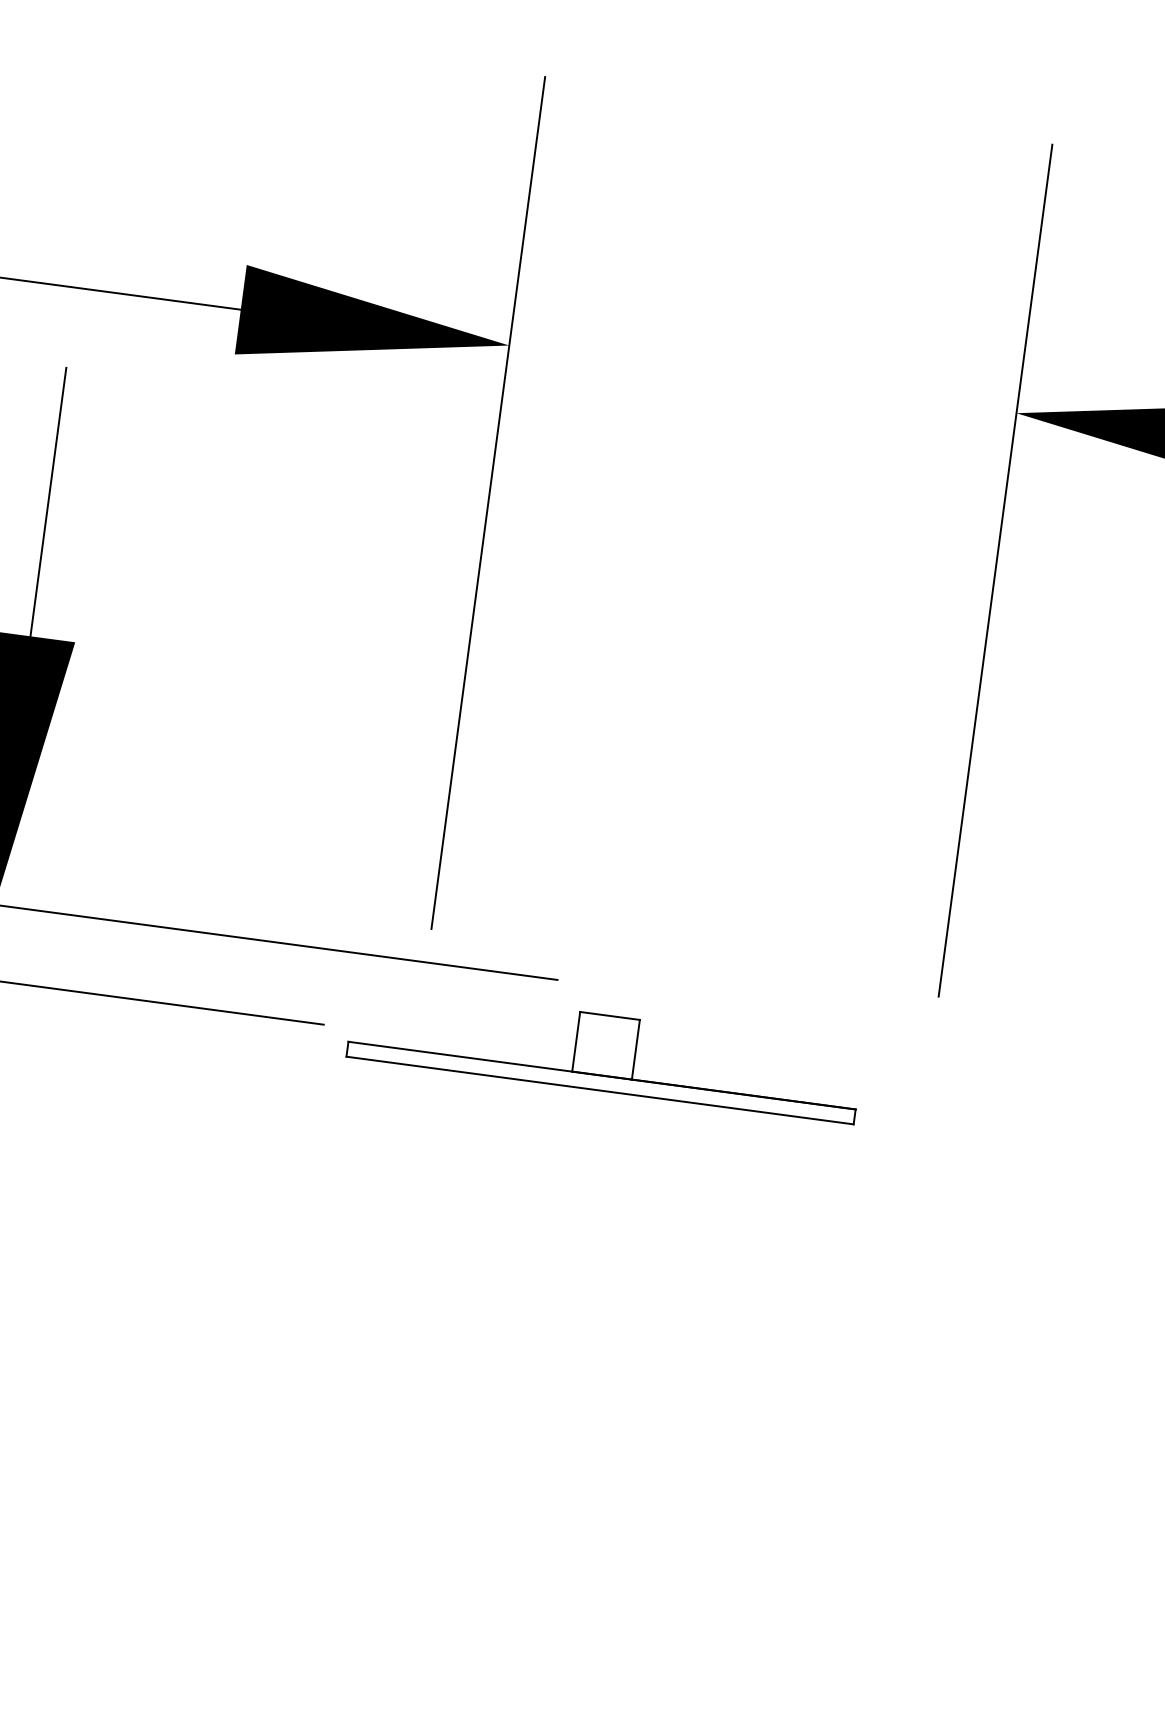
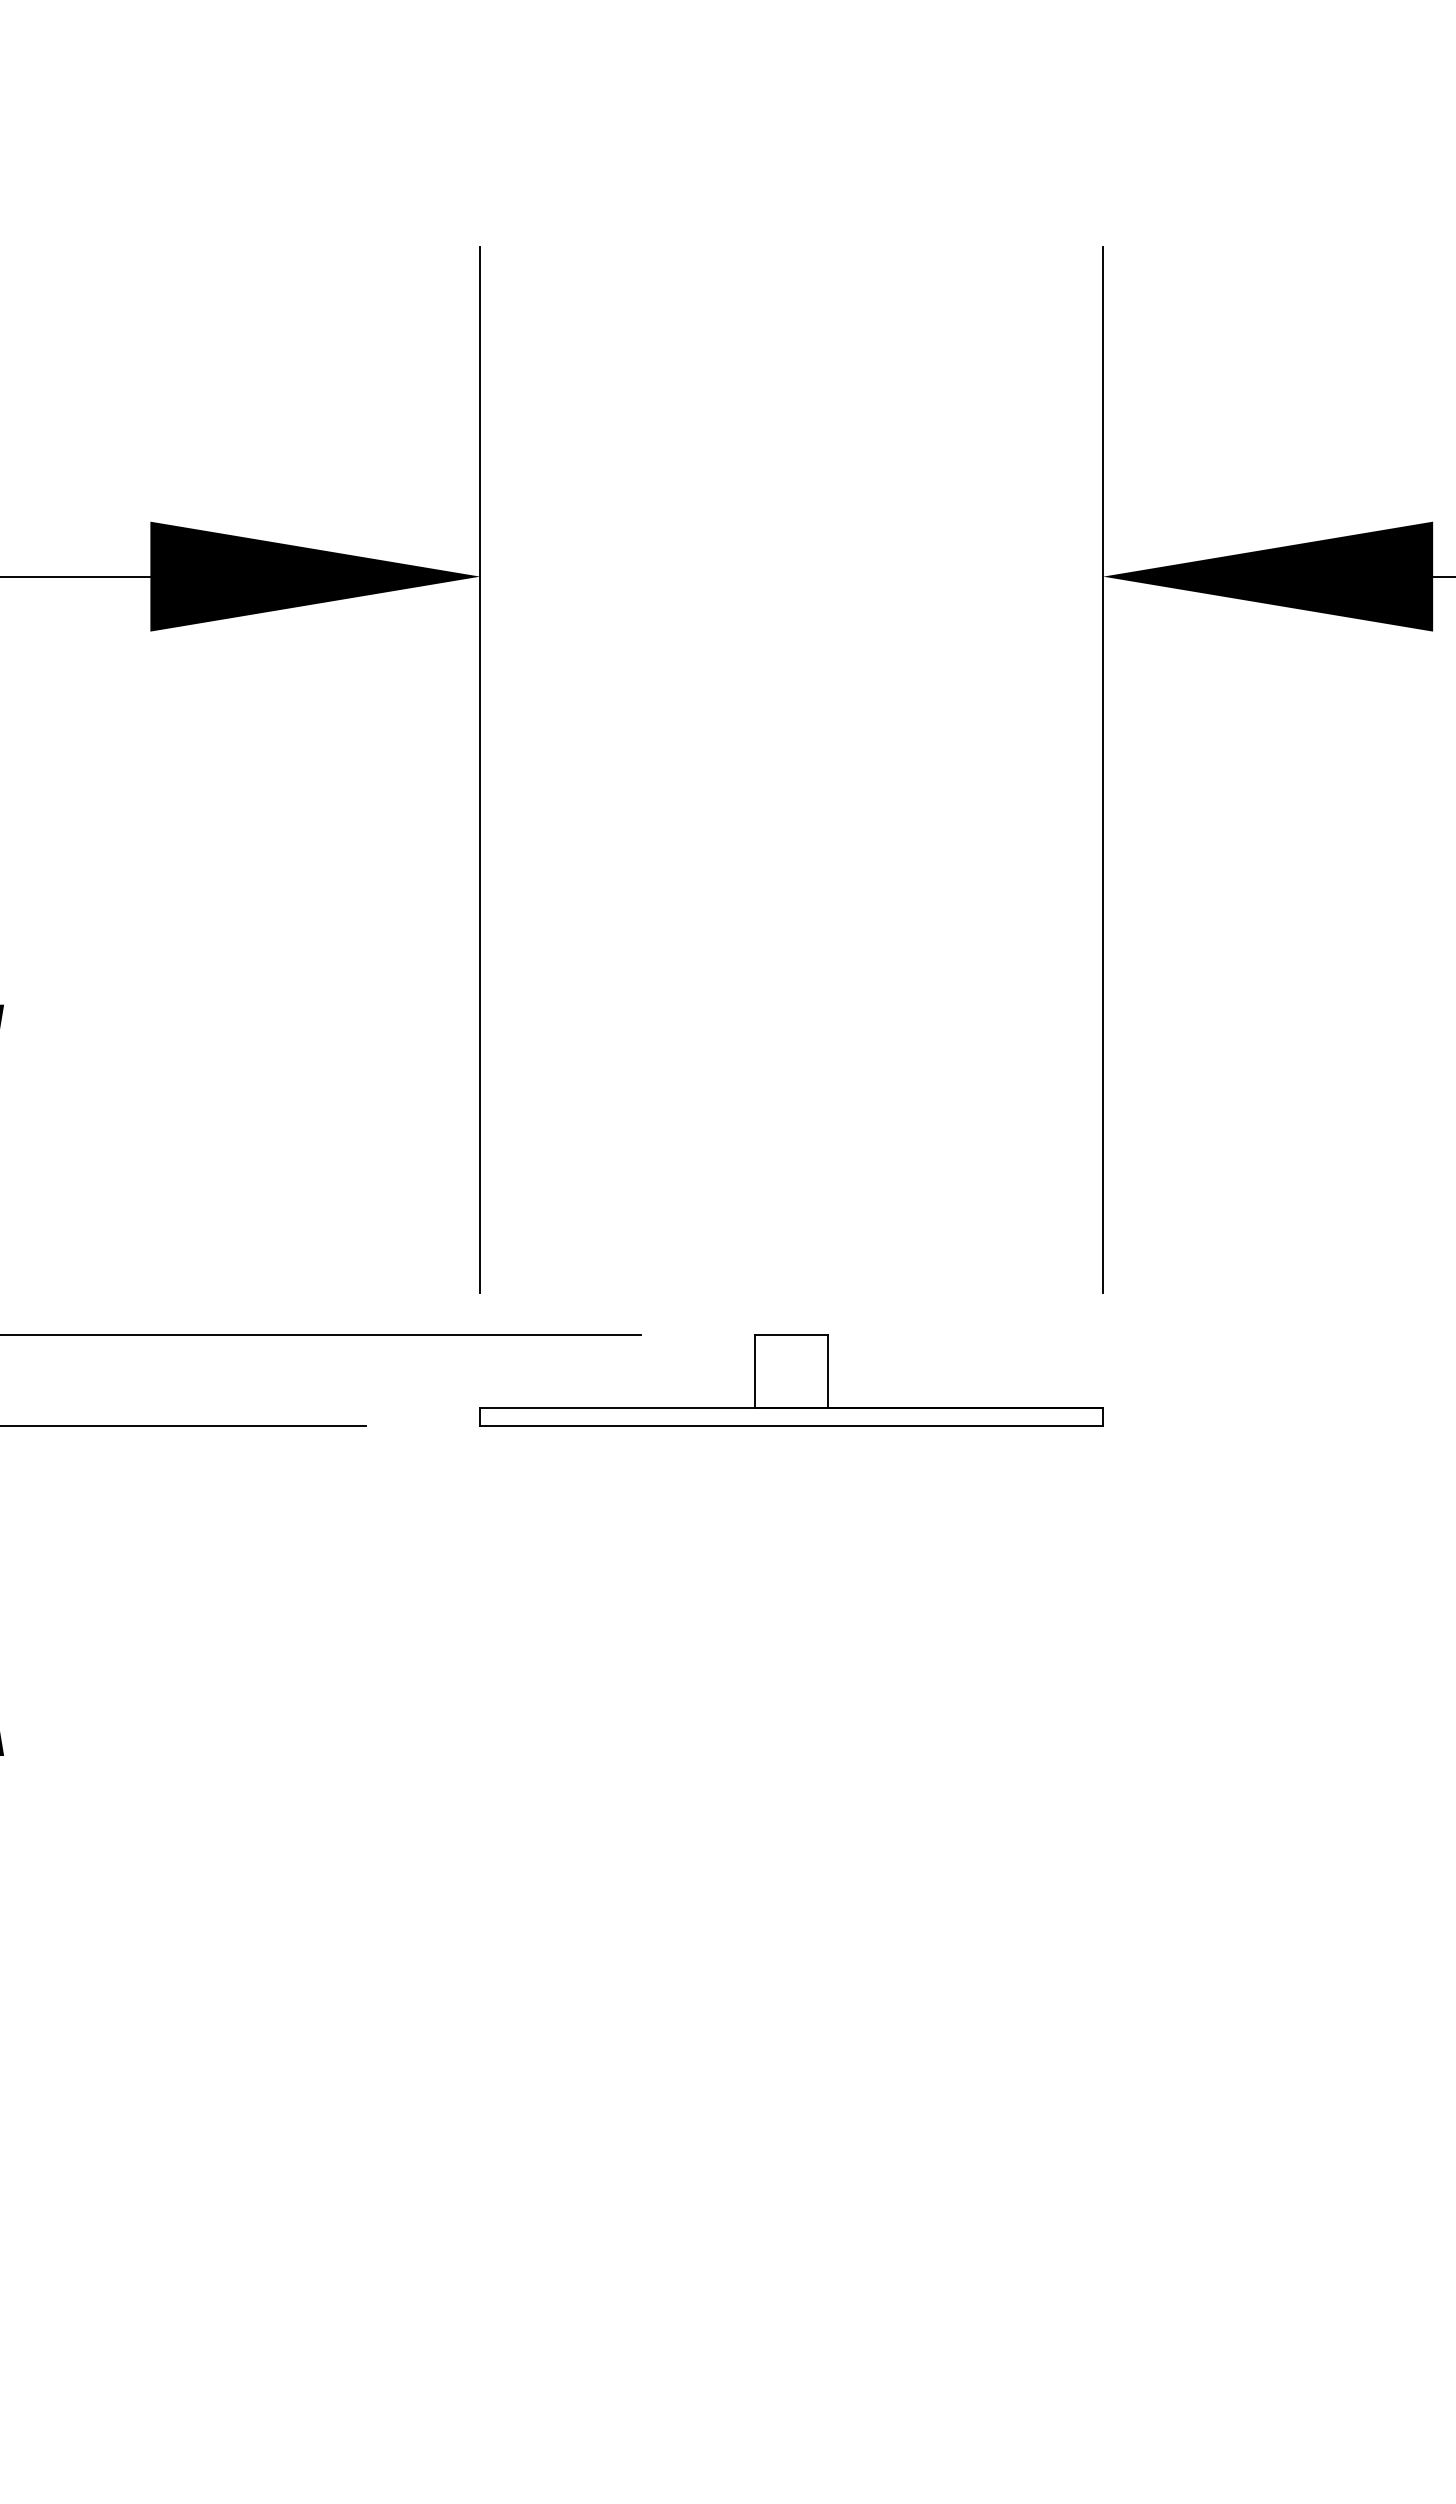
part: (604, 1053) -> (791, 1380), moved

